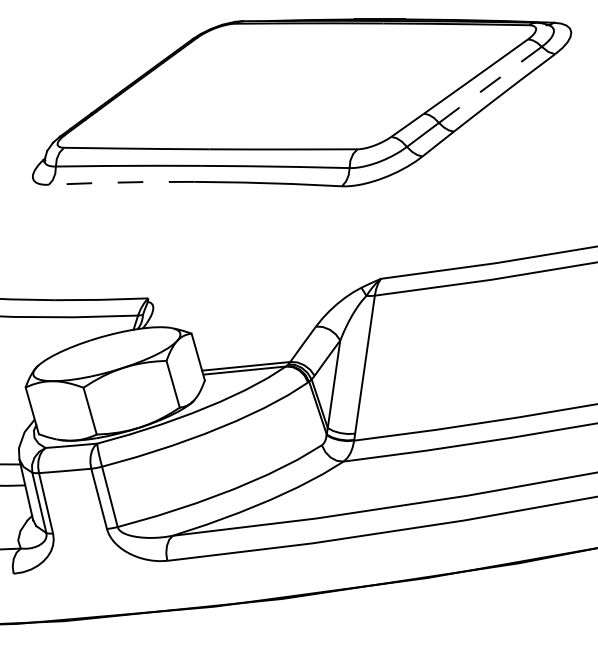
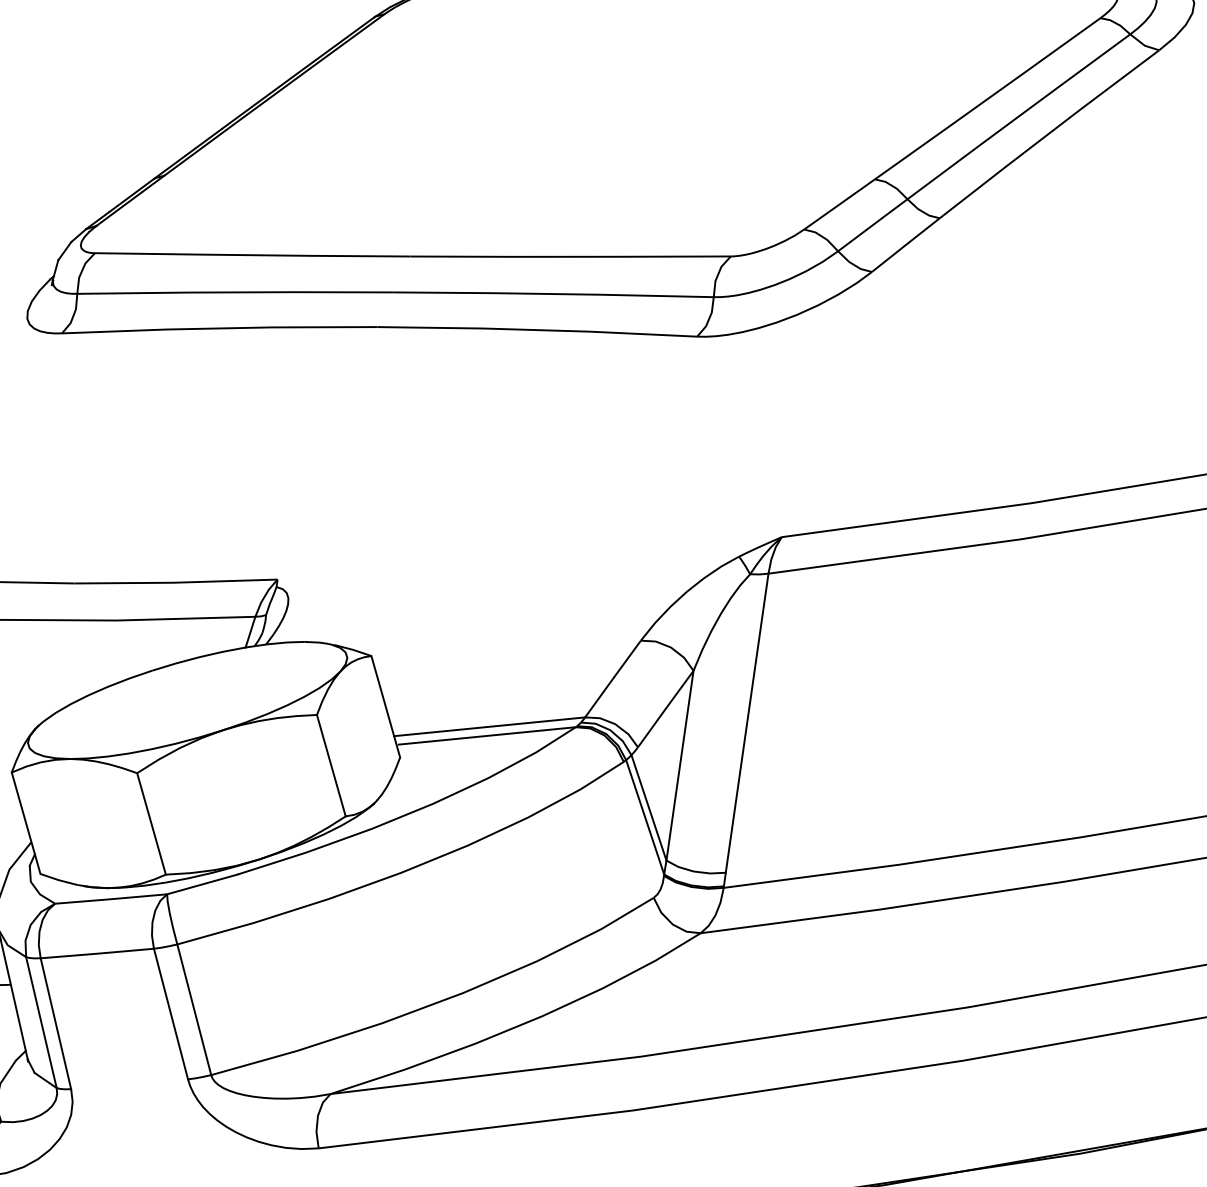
line: (490, 84) -> (1019, 116), dashed -> solid
line: (120, 182) -> (217, 328), dashed -> solid

